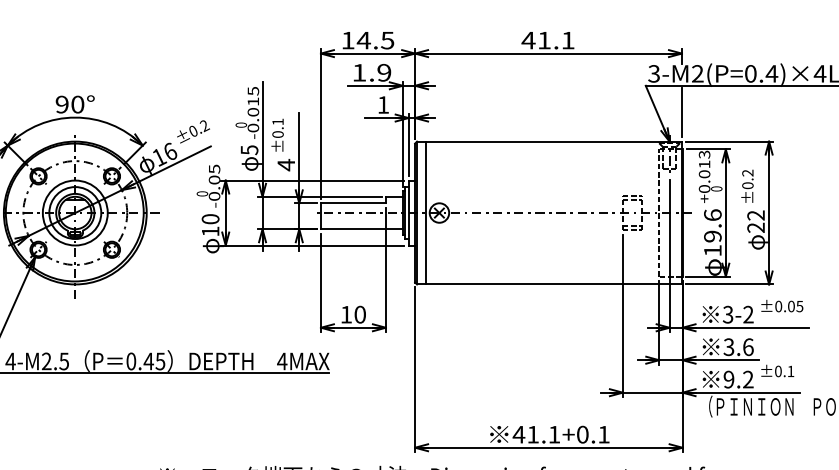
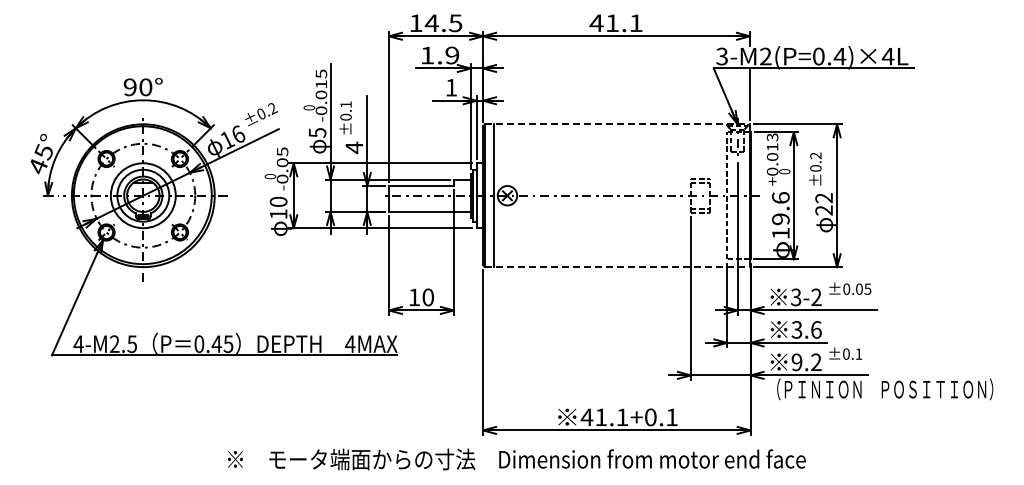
line: (550, 141) -> (618, 124), solid -> dashed
line: (550, 284) -> (618, 267), solid -> dashed

